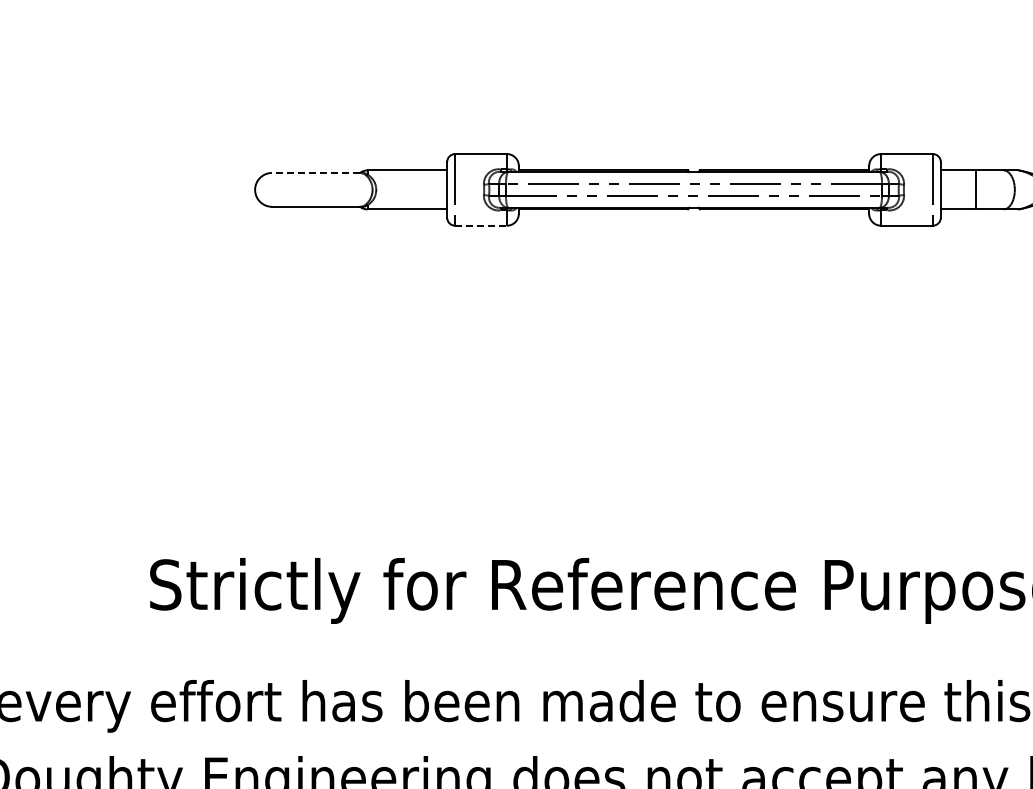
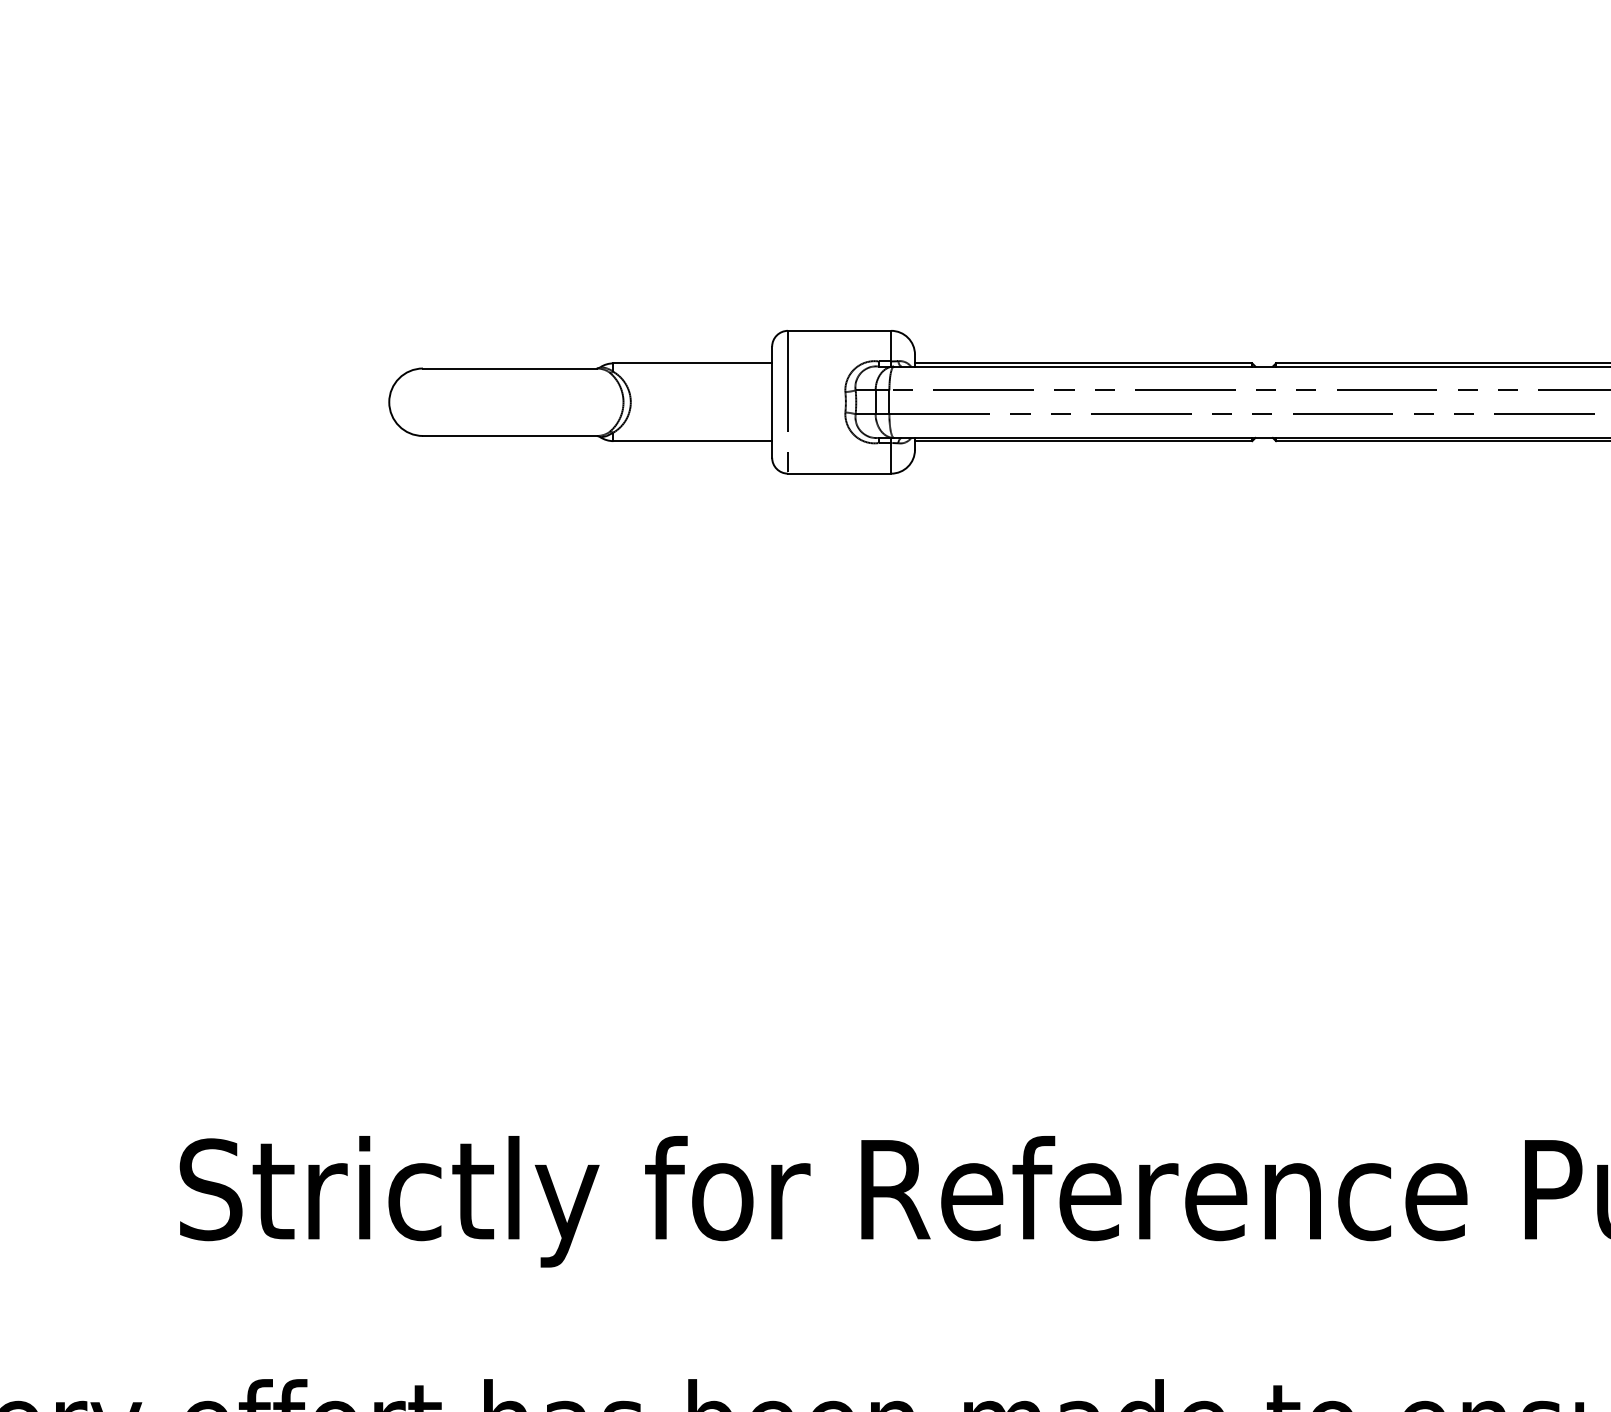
line: (315, 172) -> (509, 367), dashed -> solid
line: (481, 225) -> (840, 473), dashed -> solid

